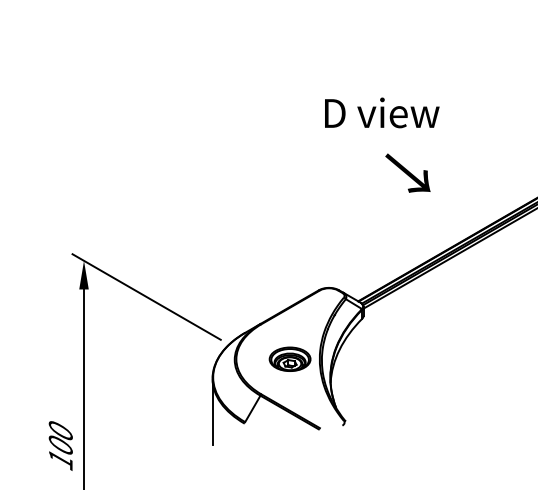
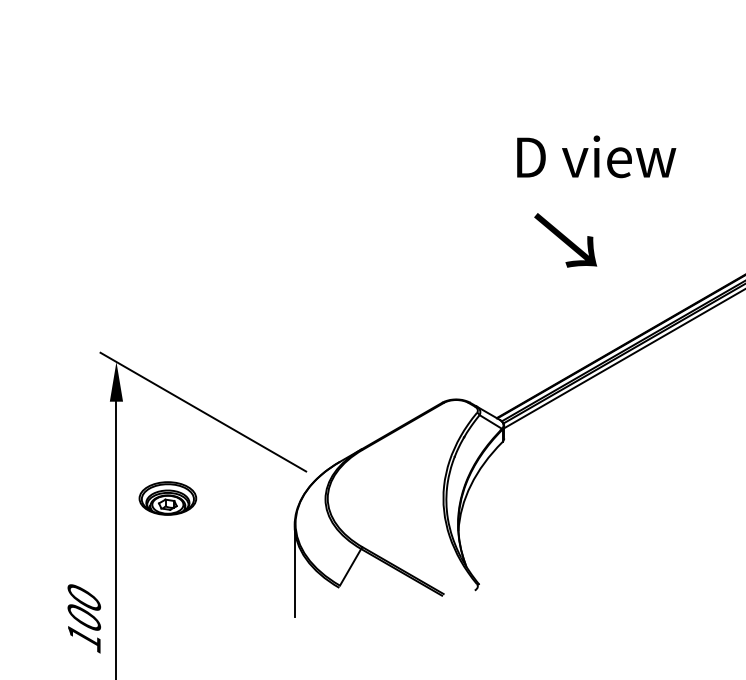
text: (382, 112) -> (596, 156), moved
part: (289, 358) -> (167, 497), moved

